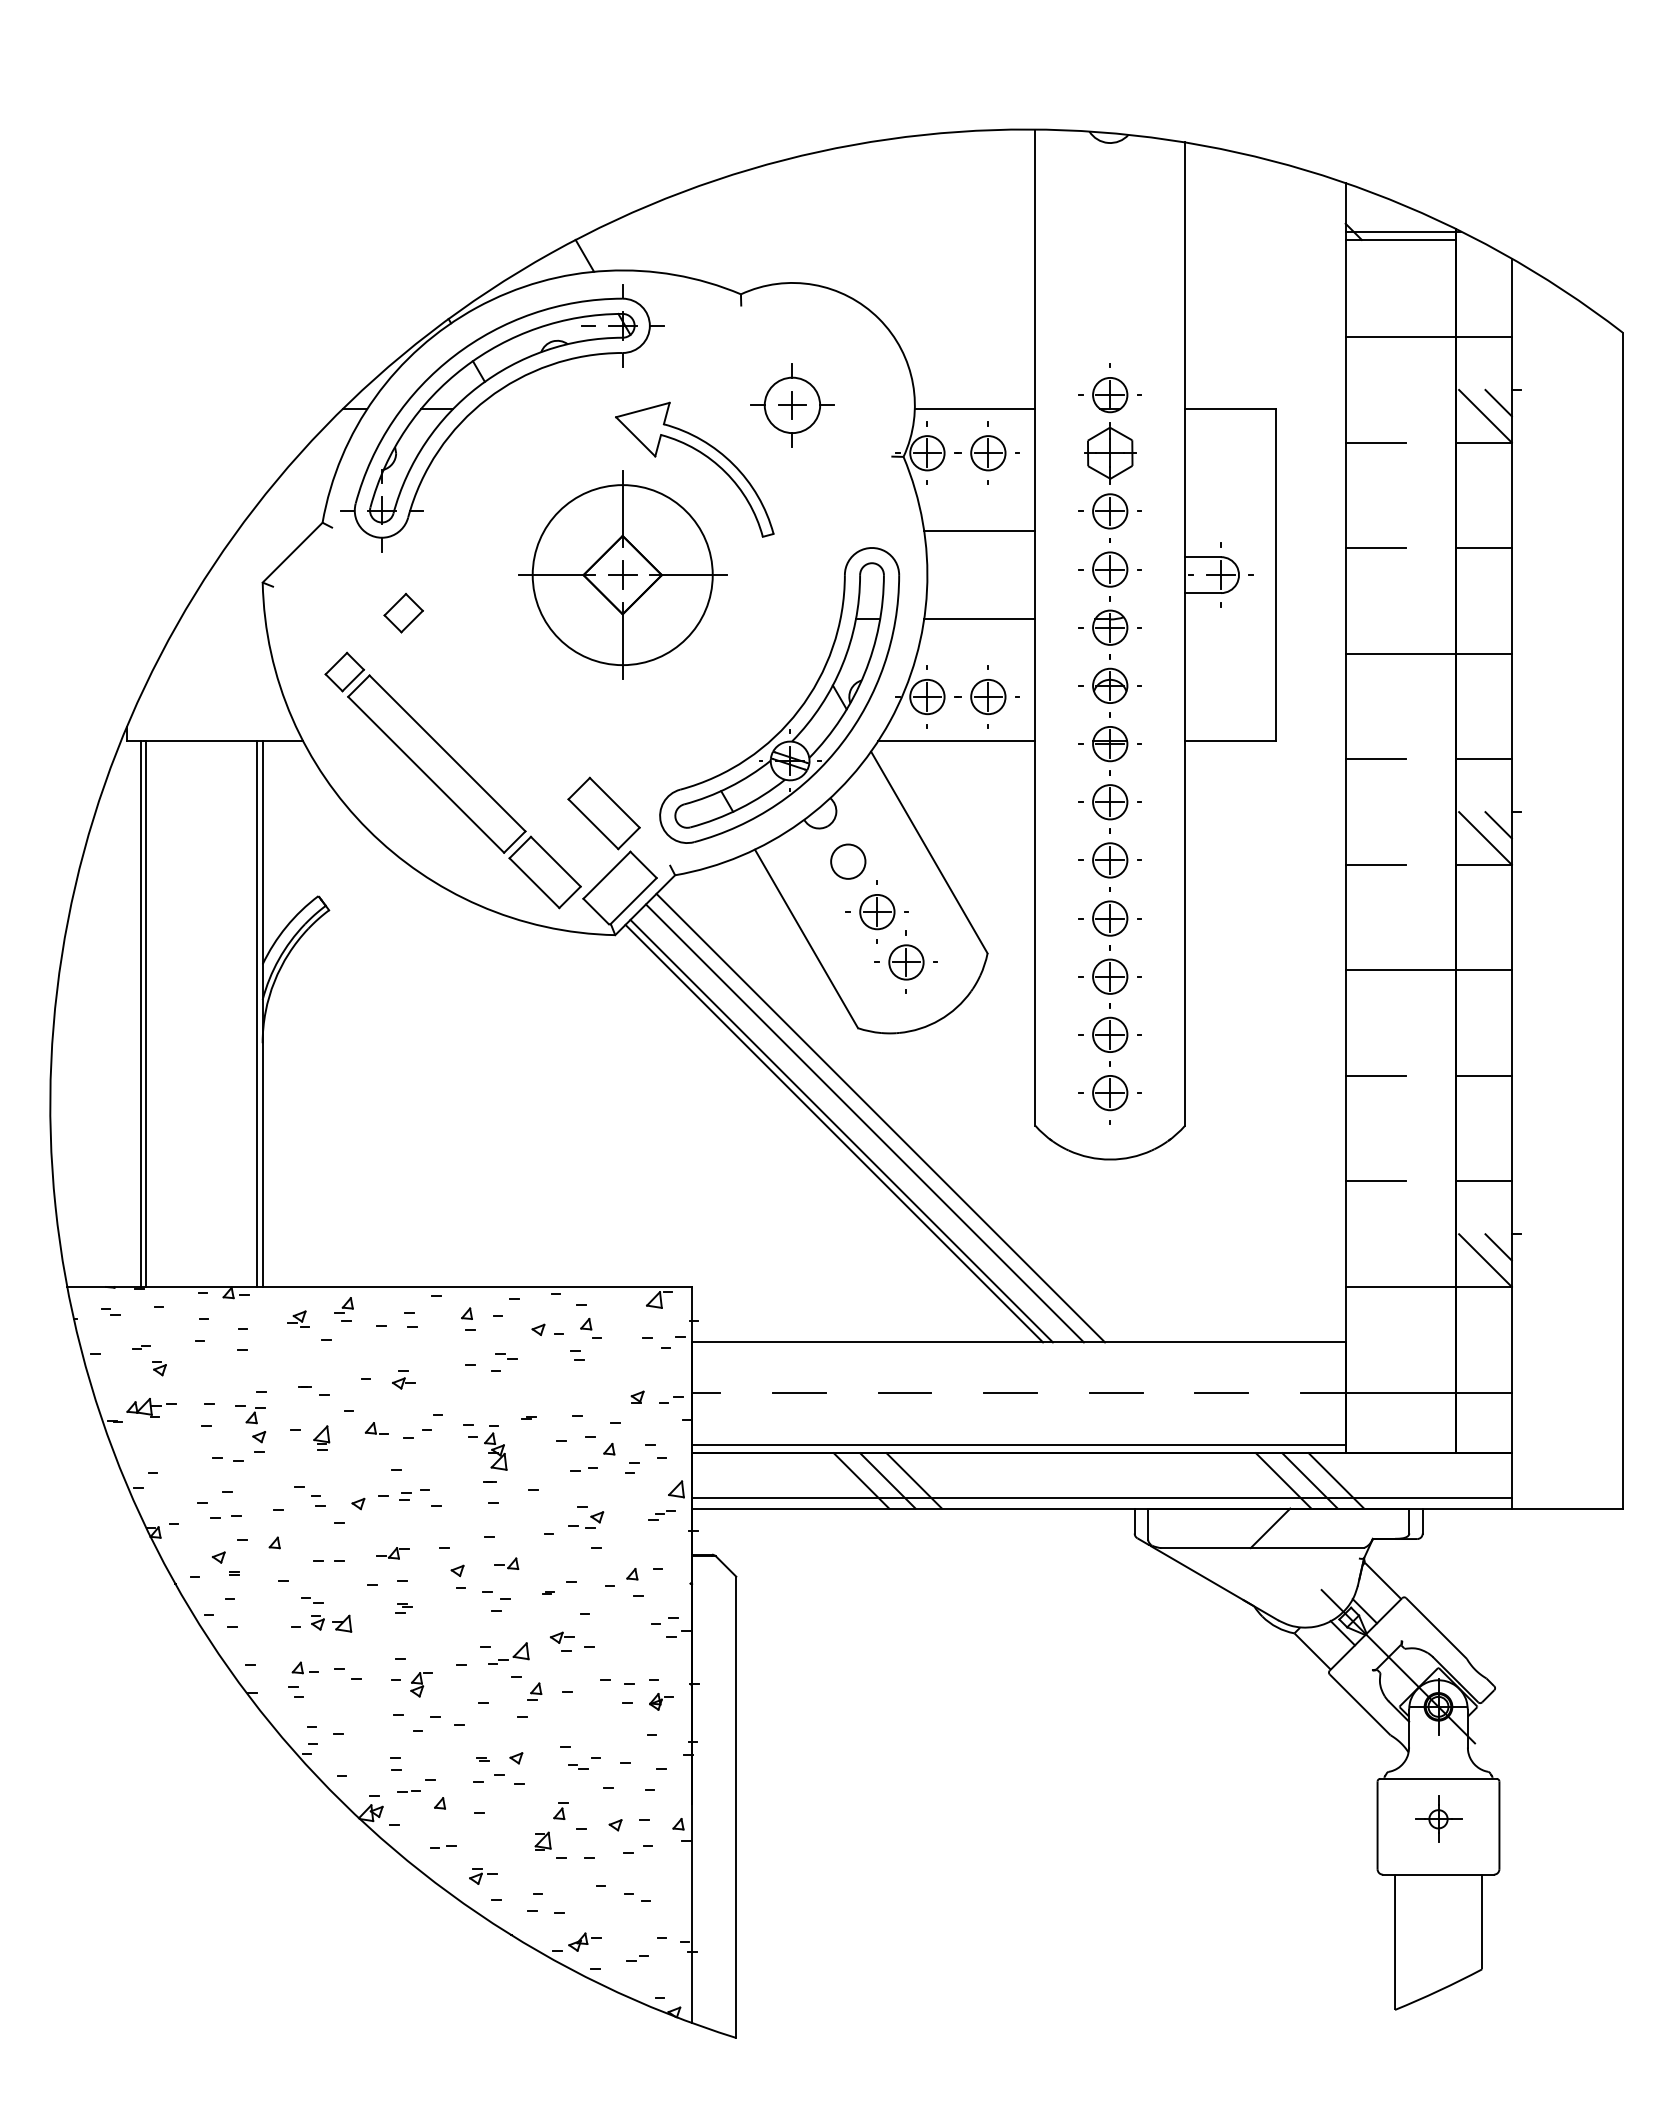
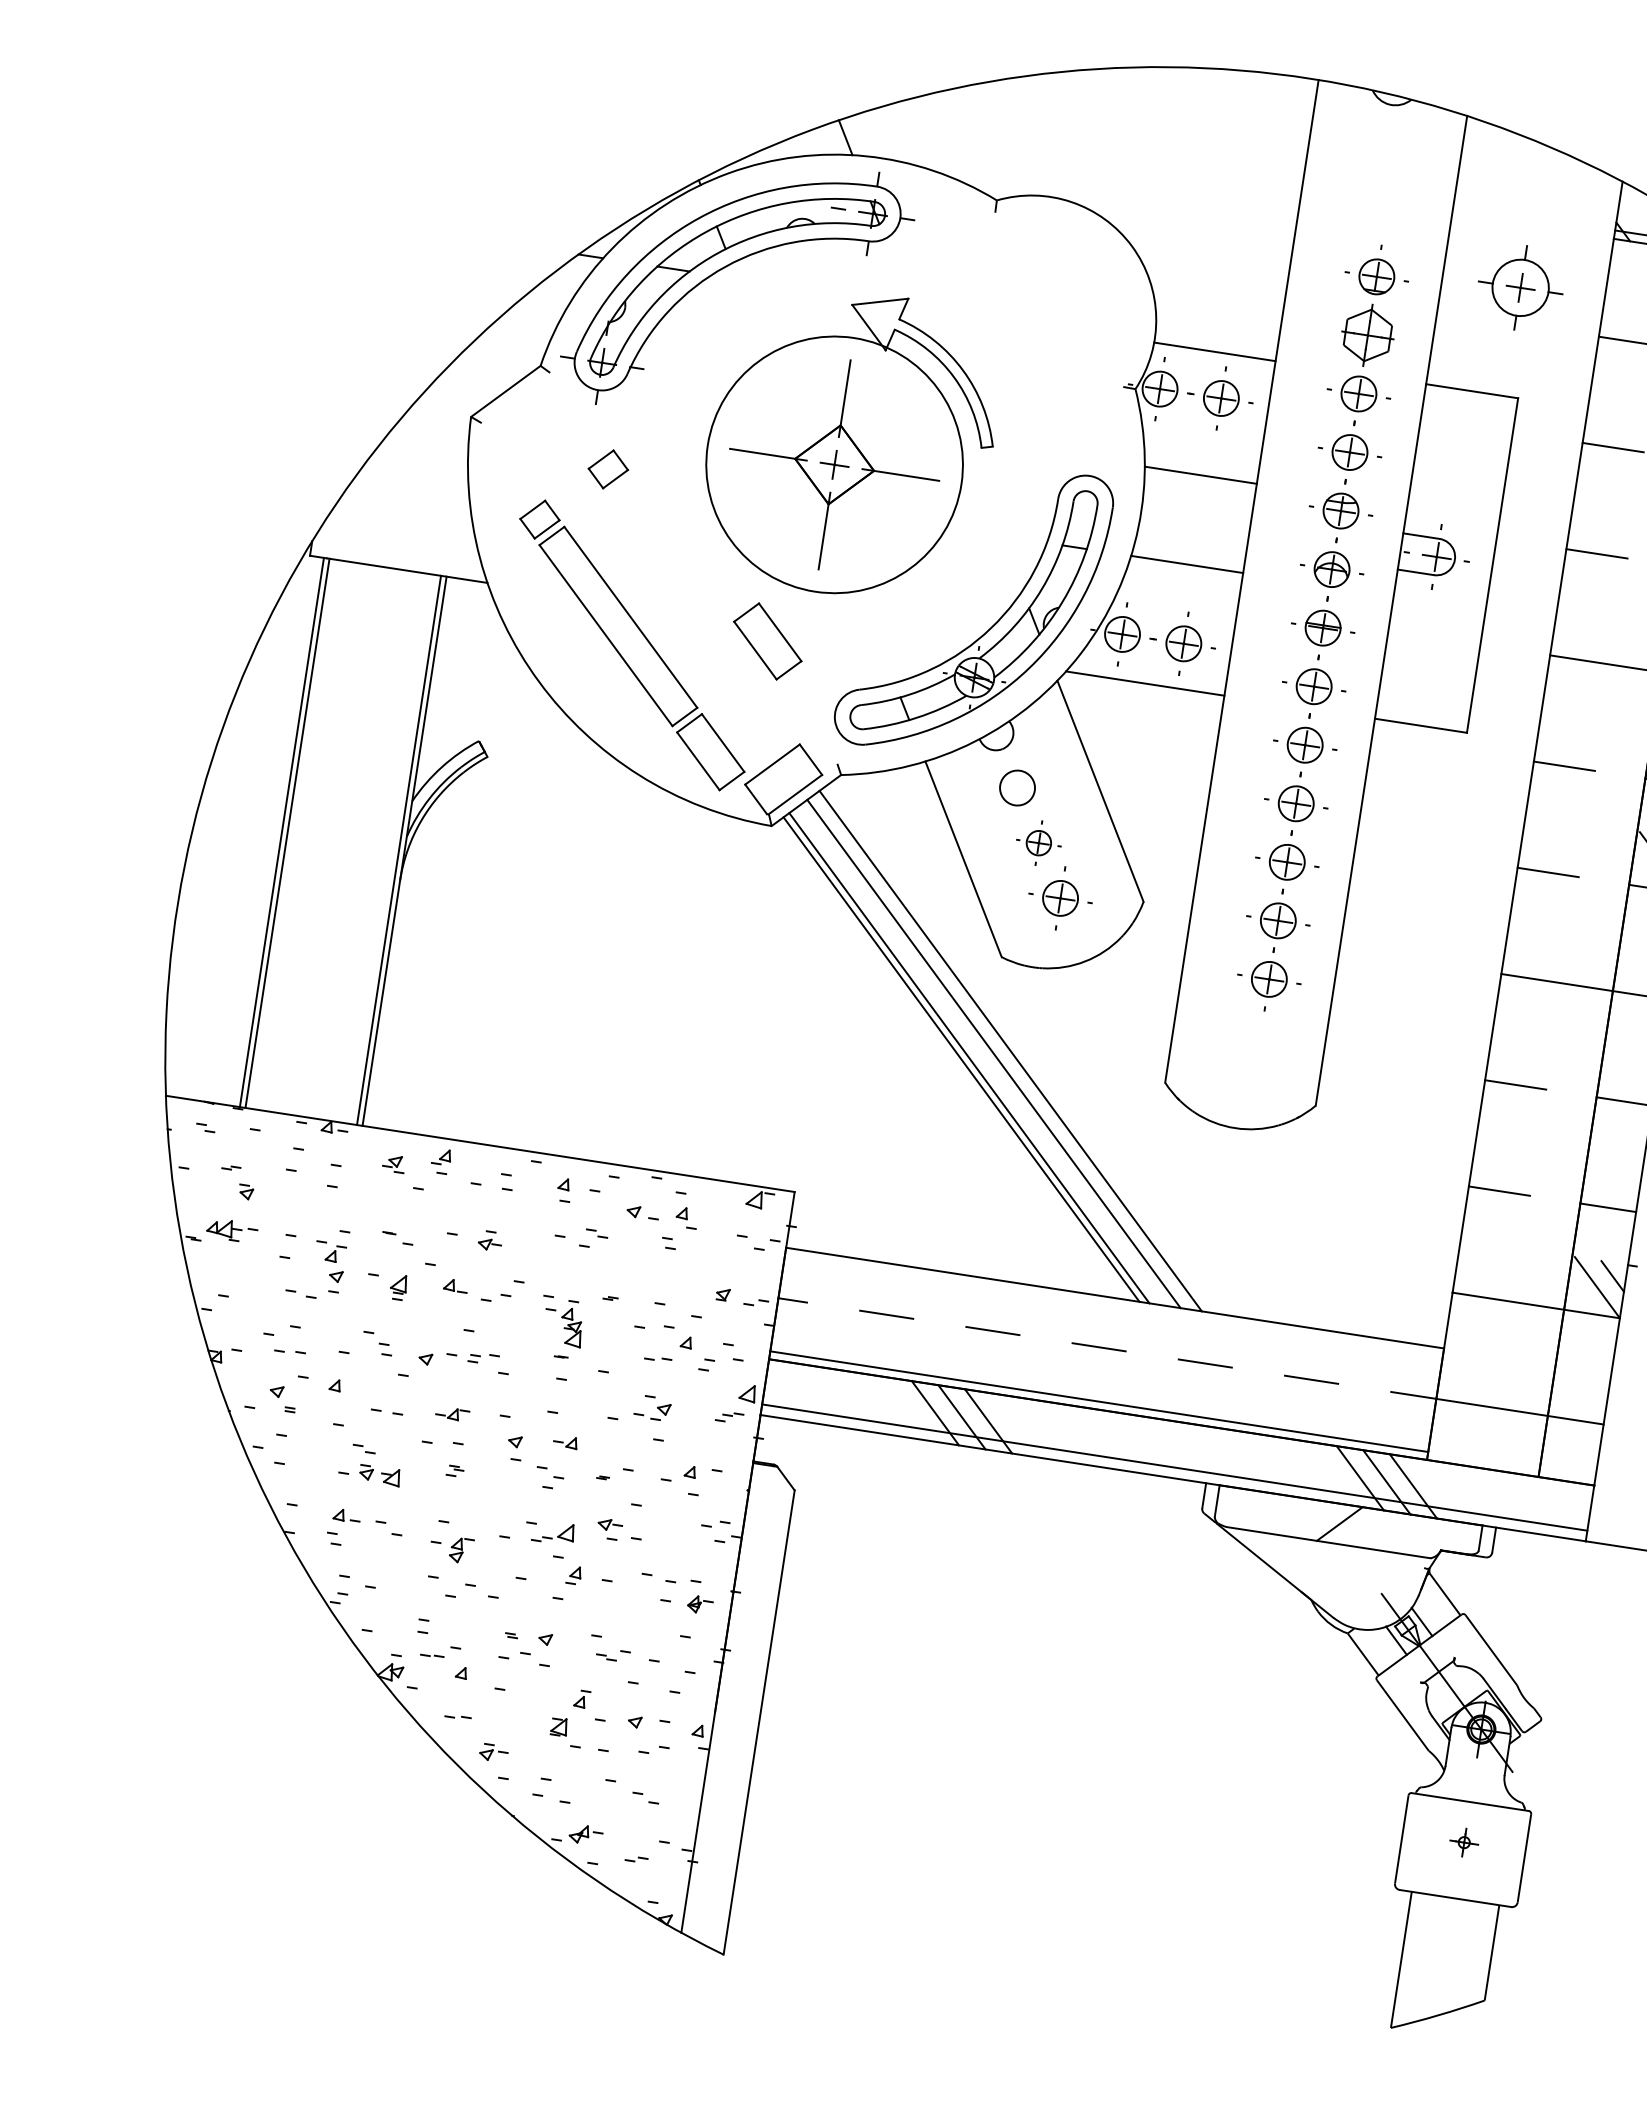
part: (792, 405) -> (1520, 287), moved
circle: (622, 575) -> (834, 465), size x1.4
part: (1109, 743) -> (1322, 627), moved
part: (603, 813) -> (767, 641), moved
part: (876, 911) -> (1038, 842), size x0.7
part: (1438, 1818) -> (1464, 1841), size x0.6

